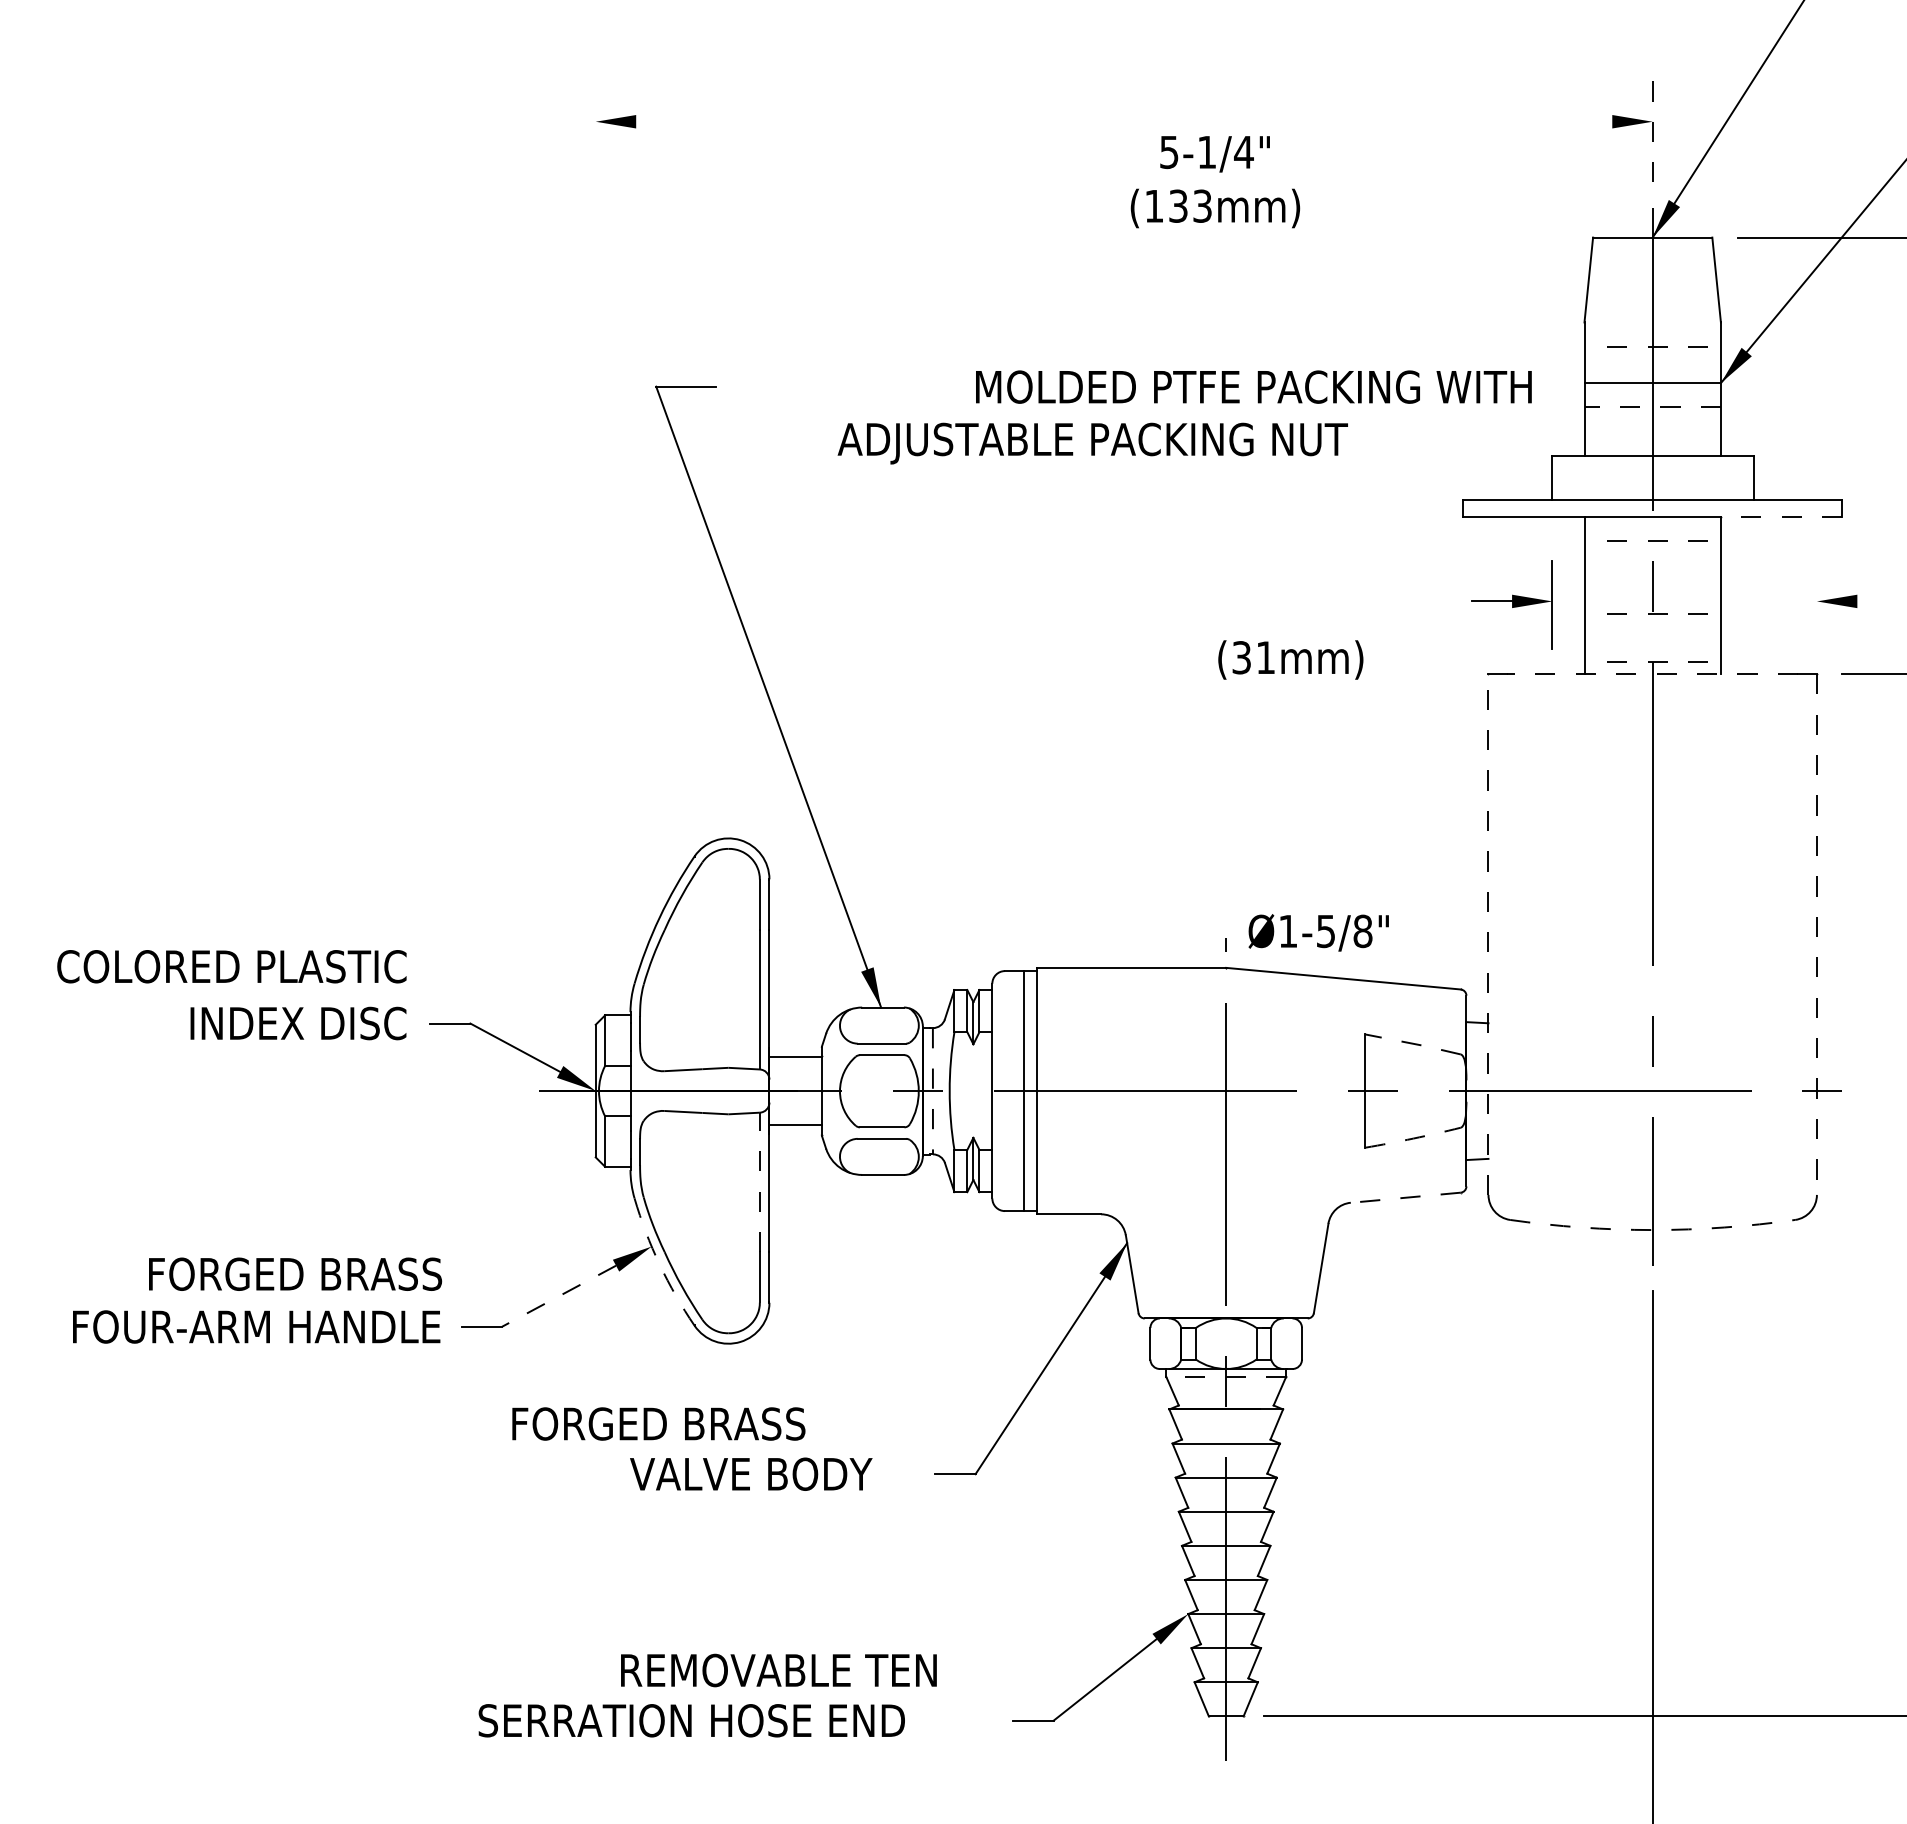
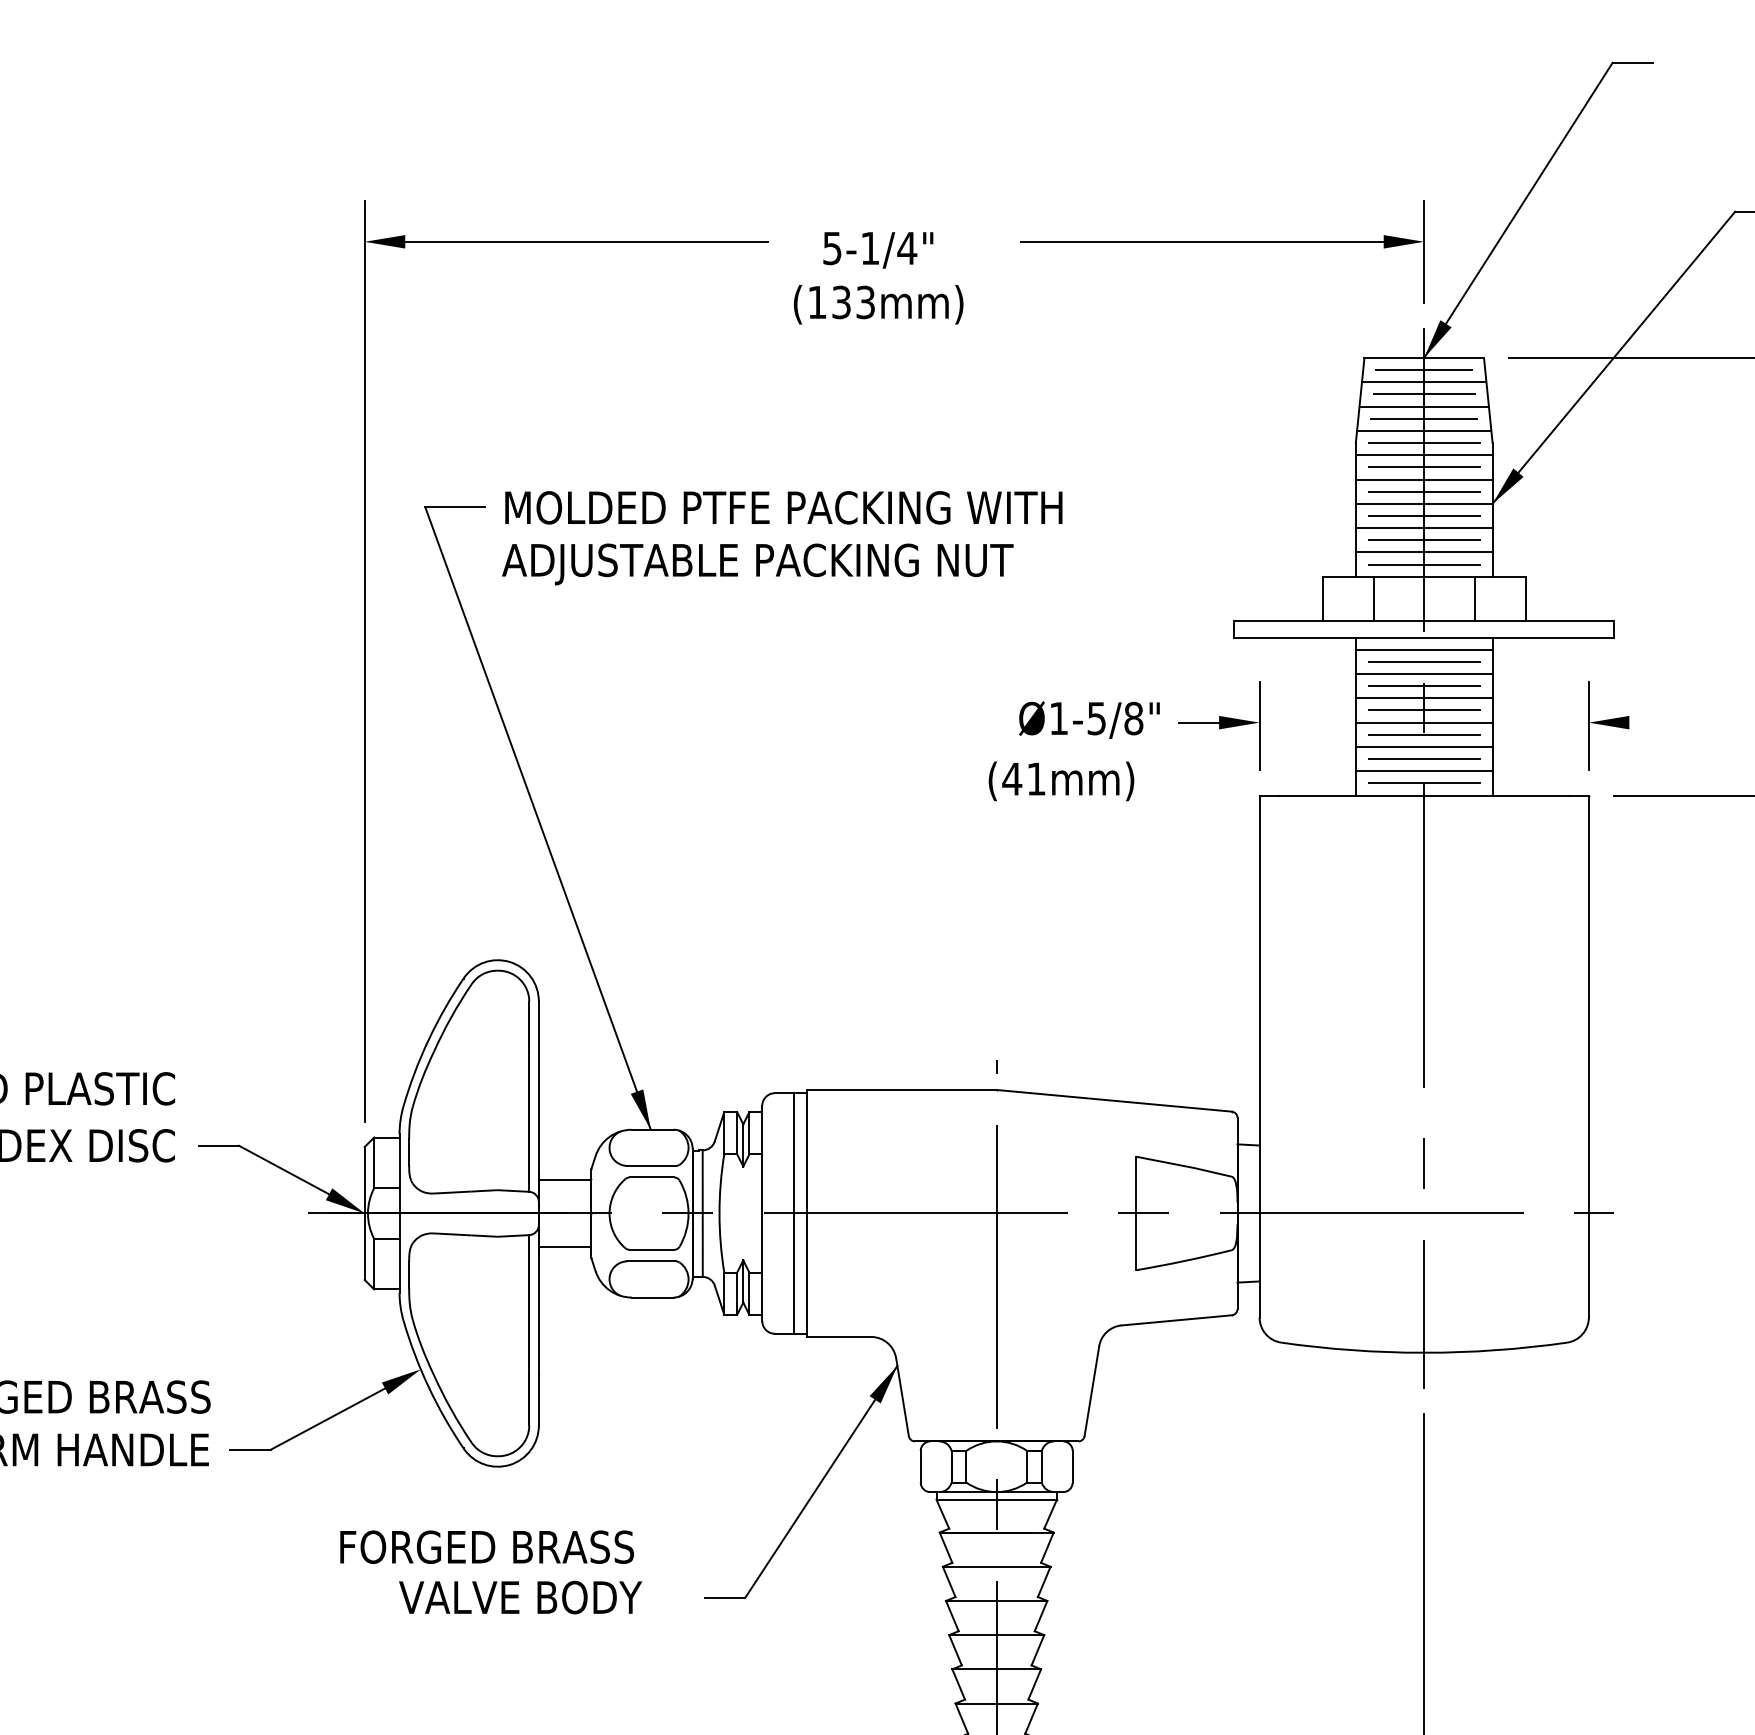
line: (817, 121) -> (587, 241), added
line: (1431, 121) -> (1202, 241), added
line: (1652, 131) -> (1424, 251), dashed -> solid
text: (1215, 182) -> (878, 278), moved
line: (1652, 249) -> (1424, 369), added
line: (1652, 261) -> (1424, 381), added
line: (1652, 273) -> (1424, 393), added
line: (1652, 286) -> (1424, 406), added
line: (1652, 298) -> (1424, 418), added
line: (1652, 310) -> (1424, 431), added
line: (1652, 322) -> (1424, 443), added
line: (1652, 334) -> (1424, 455), added
line: (1652, 346) -> (1424, 467), dashed -> solid
line: (1652, 358) -> (1424, 479), added
line: (1652, 371) -> (1424, 492), added
text: (1253, 386) -> (783, 507), moved
line: (1652, 395) -> (1424, 516), added
line: (1652, 407) -> (1424, 528), dashed -> solid
line: (1652, 419) -> (1424, 540), added
line: (1652, 431) -> (1424, 552), added
text: (1092, 443) -> (757, 564), moved
line: (1652, 443) -> (1424, 564), added
line: (1602, 477) -> (1373, 598), added
line: (1703, 477) -> (1475, 598), added
line: (1781, 516) -> (1553, 637), dashed -> solid
line: (1652, 528) -> (1424, 649), added
line: (595, 540) -> (364, 661), added
line: (1652, 540) -> (1424, 661), dashed -> solid
line: (1652, 552) -> (1424, 673), added
line: (1652, 565) -> (1424, 686), added
line: (1652, 577) -> (1424, 698), added
line: (1652, 589) -> (1424, 710), added
line: (1652, 601) -> (1424, 722), added
part: (1511, 604) -> (1218, 725), moved
line: (1816, 604) -> (1588, 725), added
line: (1652, 613) -> (1424, 734), dashed -> solid
line: (1652, 625) -> (1424, 746), added
line: (1652, 637) -> (1424, 758), added
line: (1652, 649) -> (1424, 770), added
text: (1241, 657) -> (1012, 778), (31mm) -> (41mm)
line: (1652, 662) -> (1424, 783), dashed -> solid
line: (1652, 674) -> (1424, 795), dashed -> solid
text: (1318, 932) -> (1089, 719), moved
line: (1488, 934) -> (1259, 1056), dashed -> solid
line: (1816, 935) -> (1588, 1057), dashed -> solid
line: (1413, 1043) -> (1184, 1165), dashed -> solid
line: (932, 1091) -> (702, 1213), dashed -> solid
arc: (1413, 1138) -> (1184, 1261), dashed -> solid
line: (759, 1182) -> (528, 1305), dashed -> solid
line: (1405, 1197) -> (1176, 1320), dashed -> solid
arc: (1652, 1230) -> (1424, 1353), dashed -> solid
arc: (659, 1264) -> (428, 1387), dashed -> solid
line: (559, 1296) -> (328, 1419), dashed -> solid
line: (1225, 1376) -> (995, 1499), dashed -> solid
text: (658, 1423) -> (486, 1546), moved

